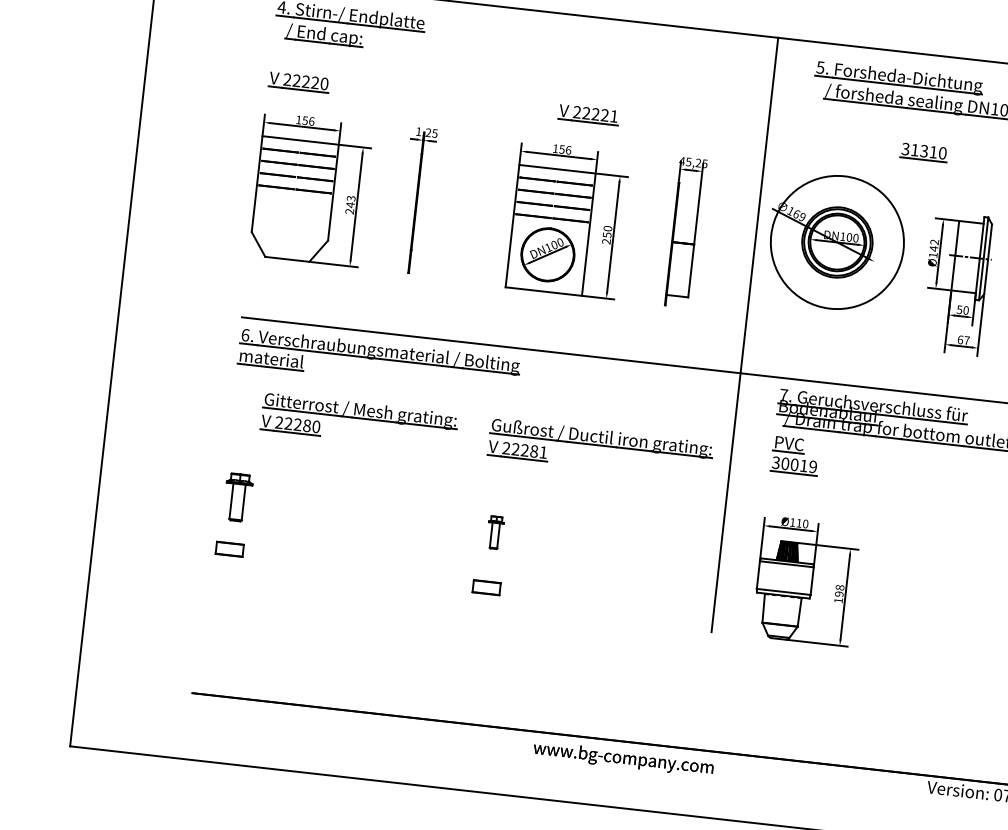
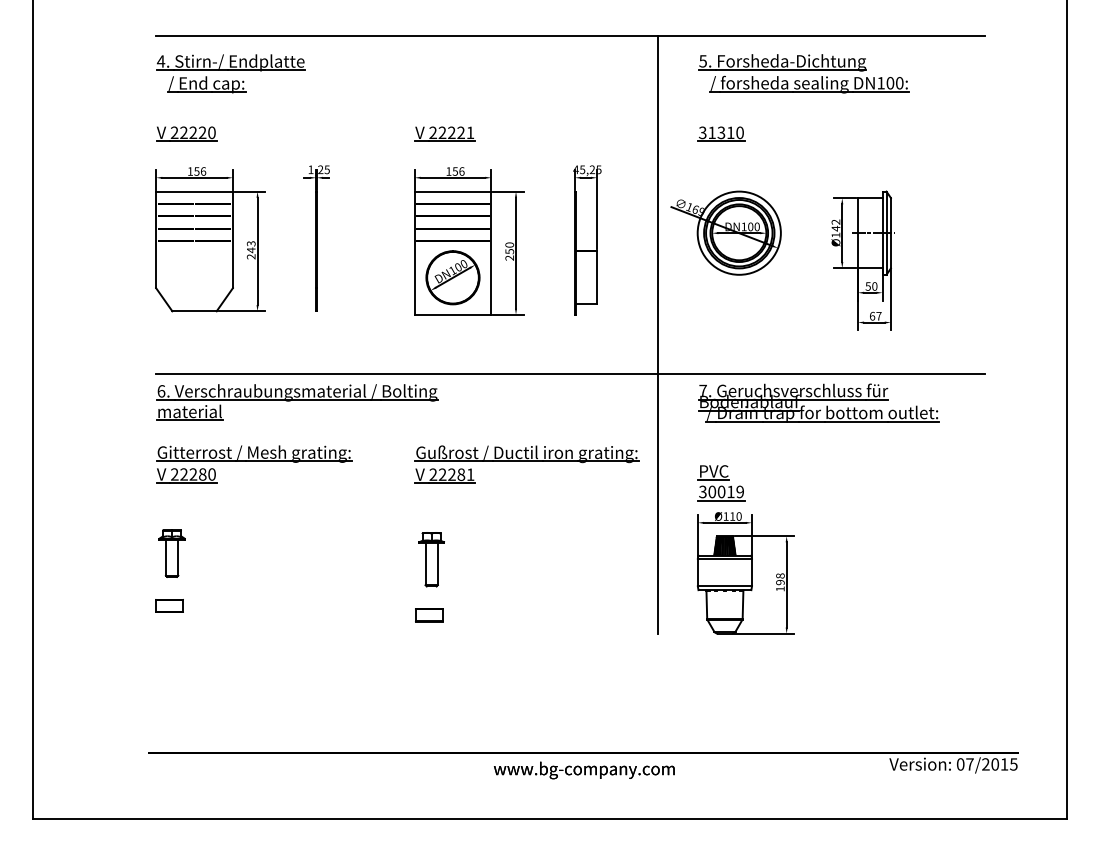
part: (588, 114) -> (444, 133), moved
part: (924, 151) -> (721, 133), moved
circle: (836, 241) -> (738, 232), size x0.62
part: (359, 421) -> (254, 464), moved
part: (795, 456) -> (721, 483), moved
part: (495, 532) -> (431, 559), size x1.67

